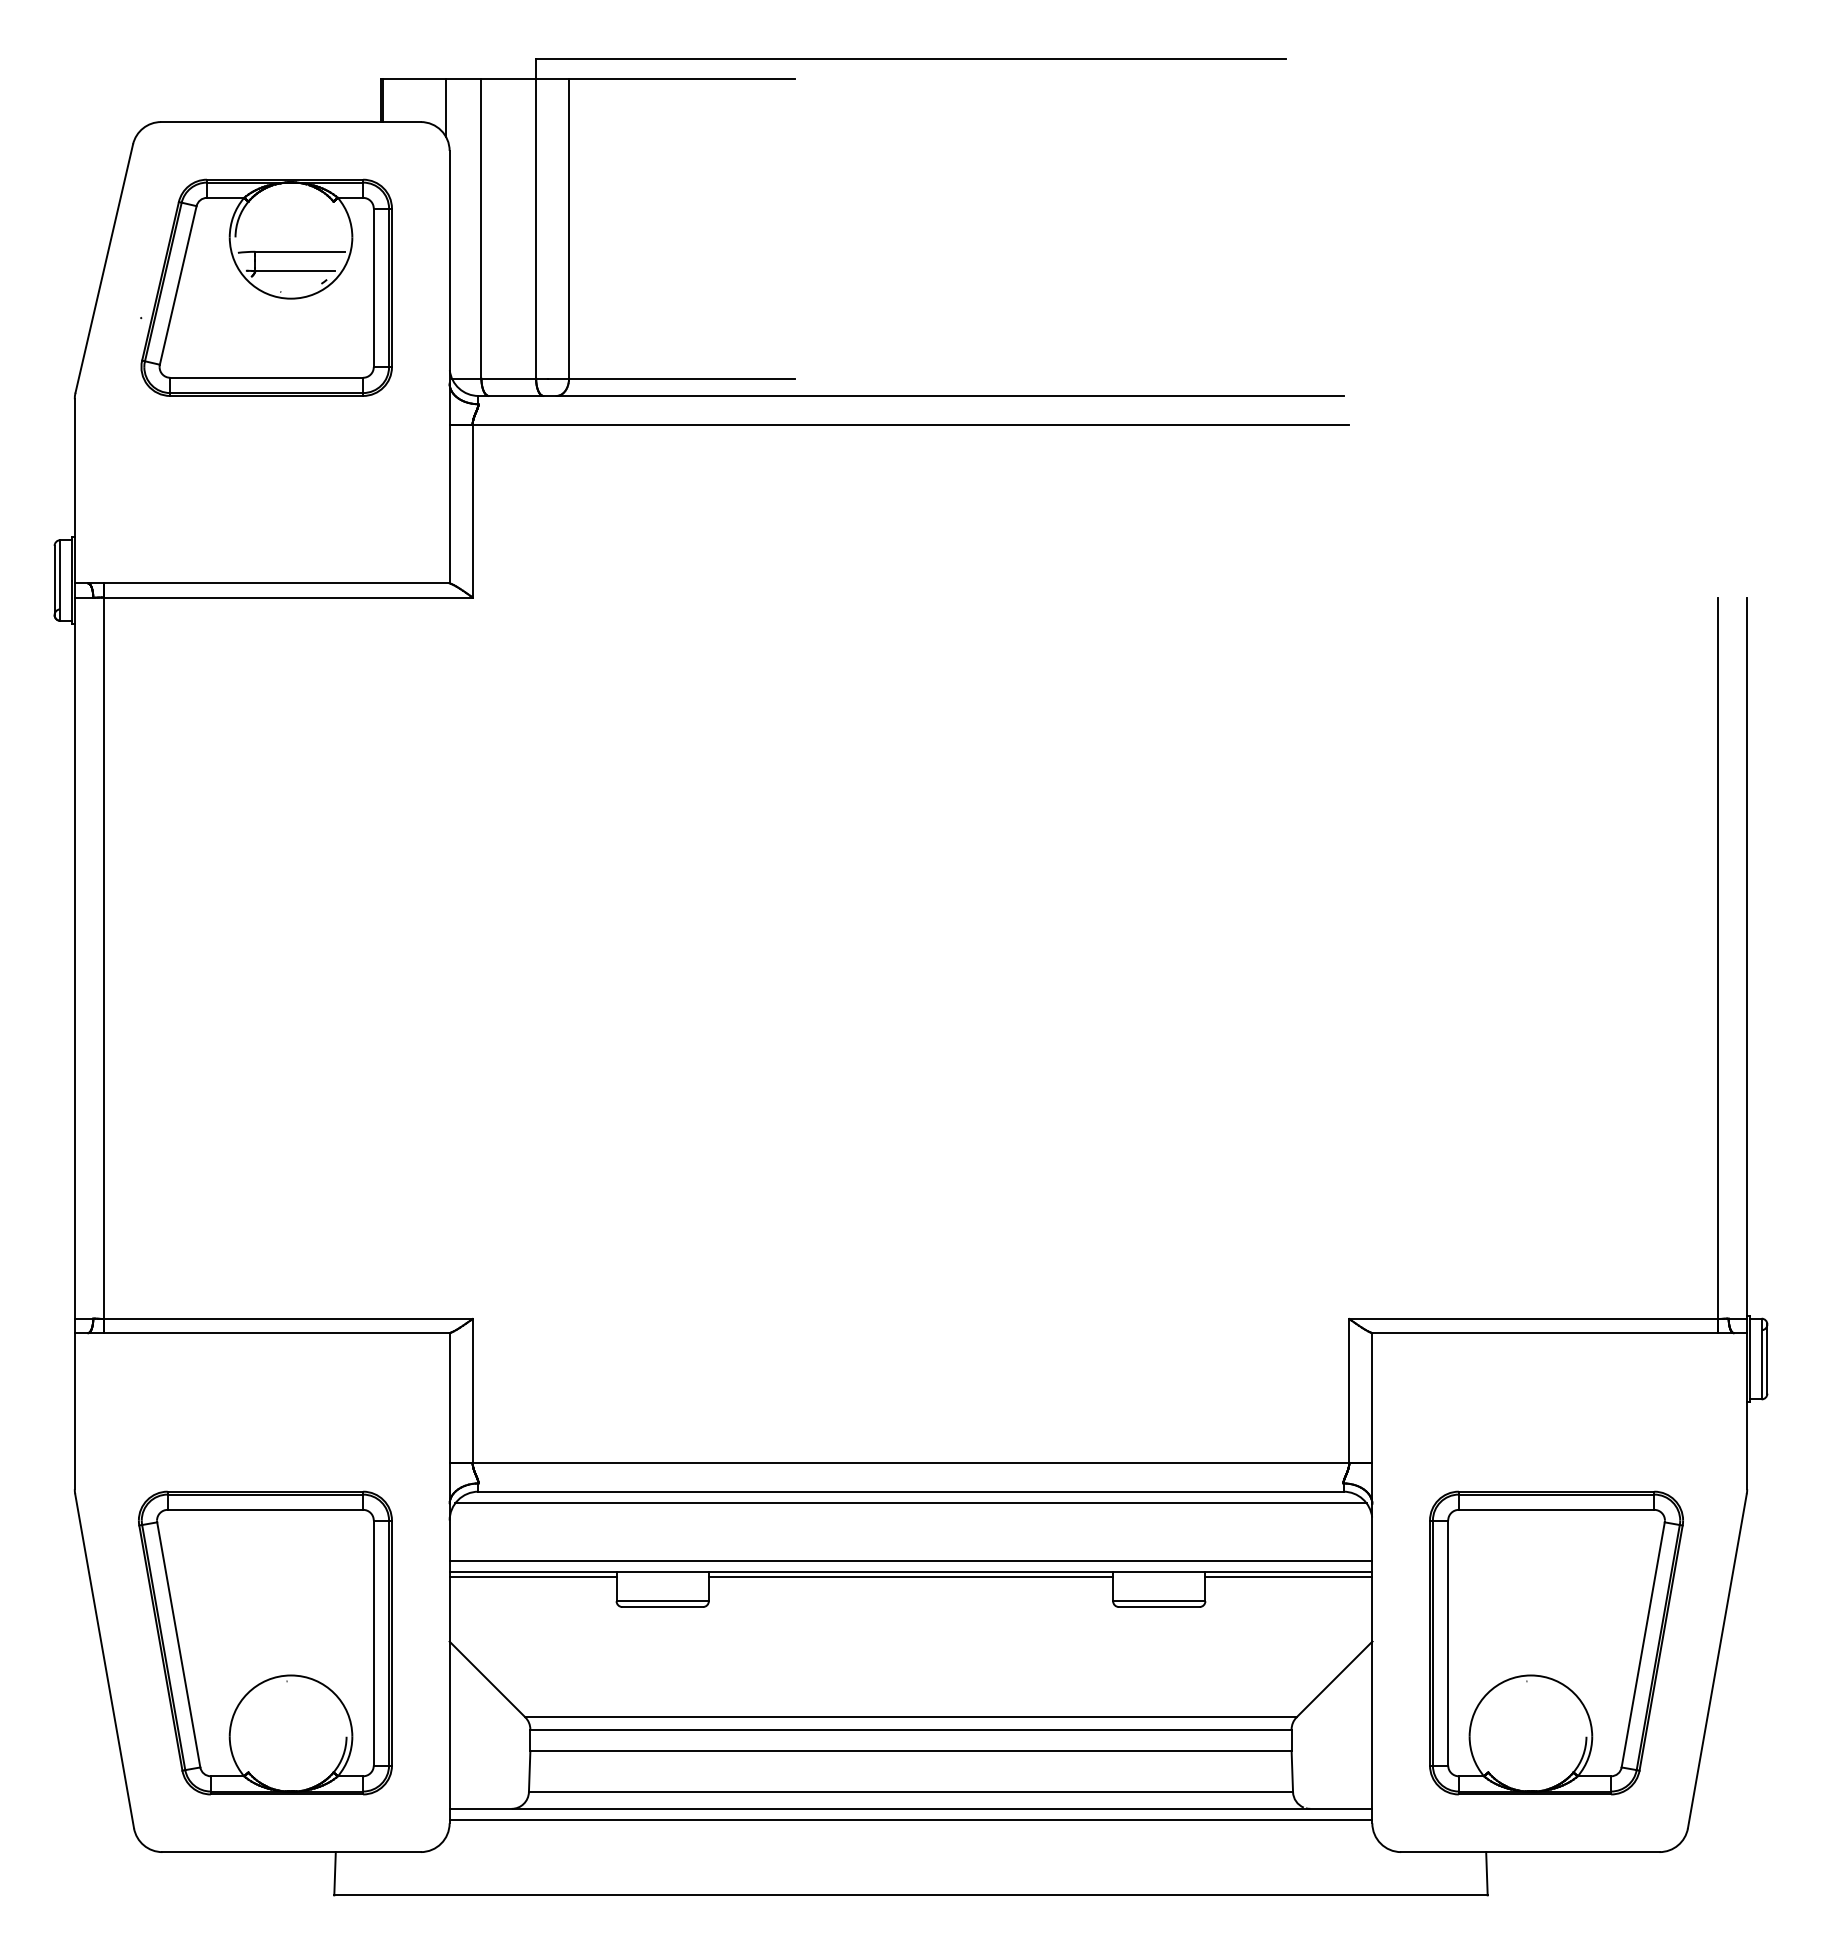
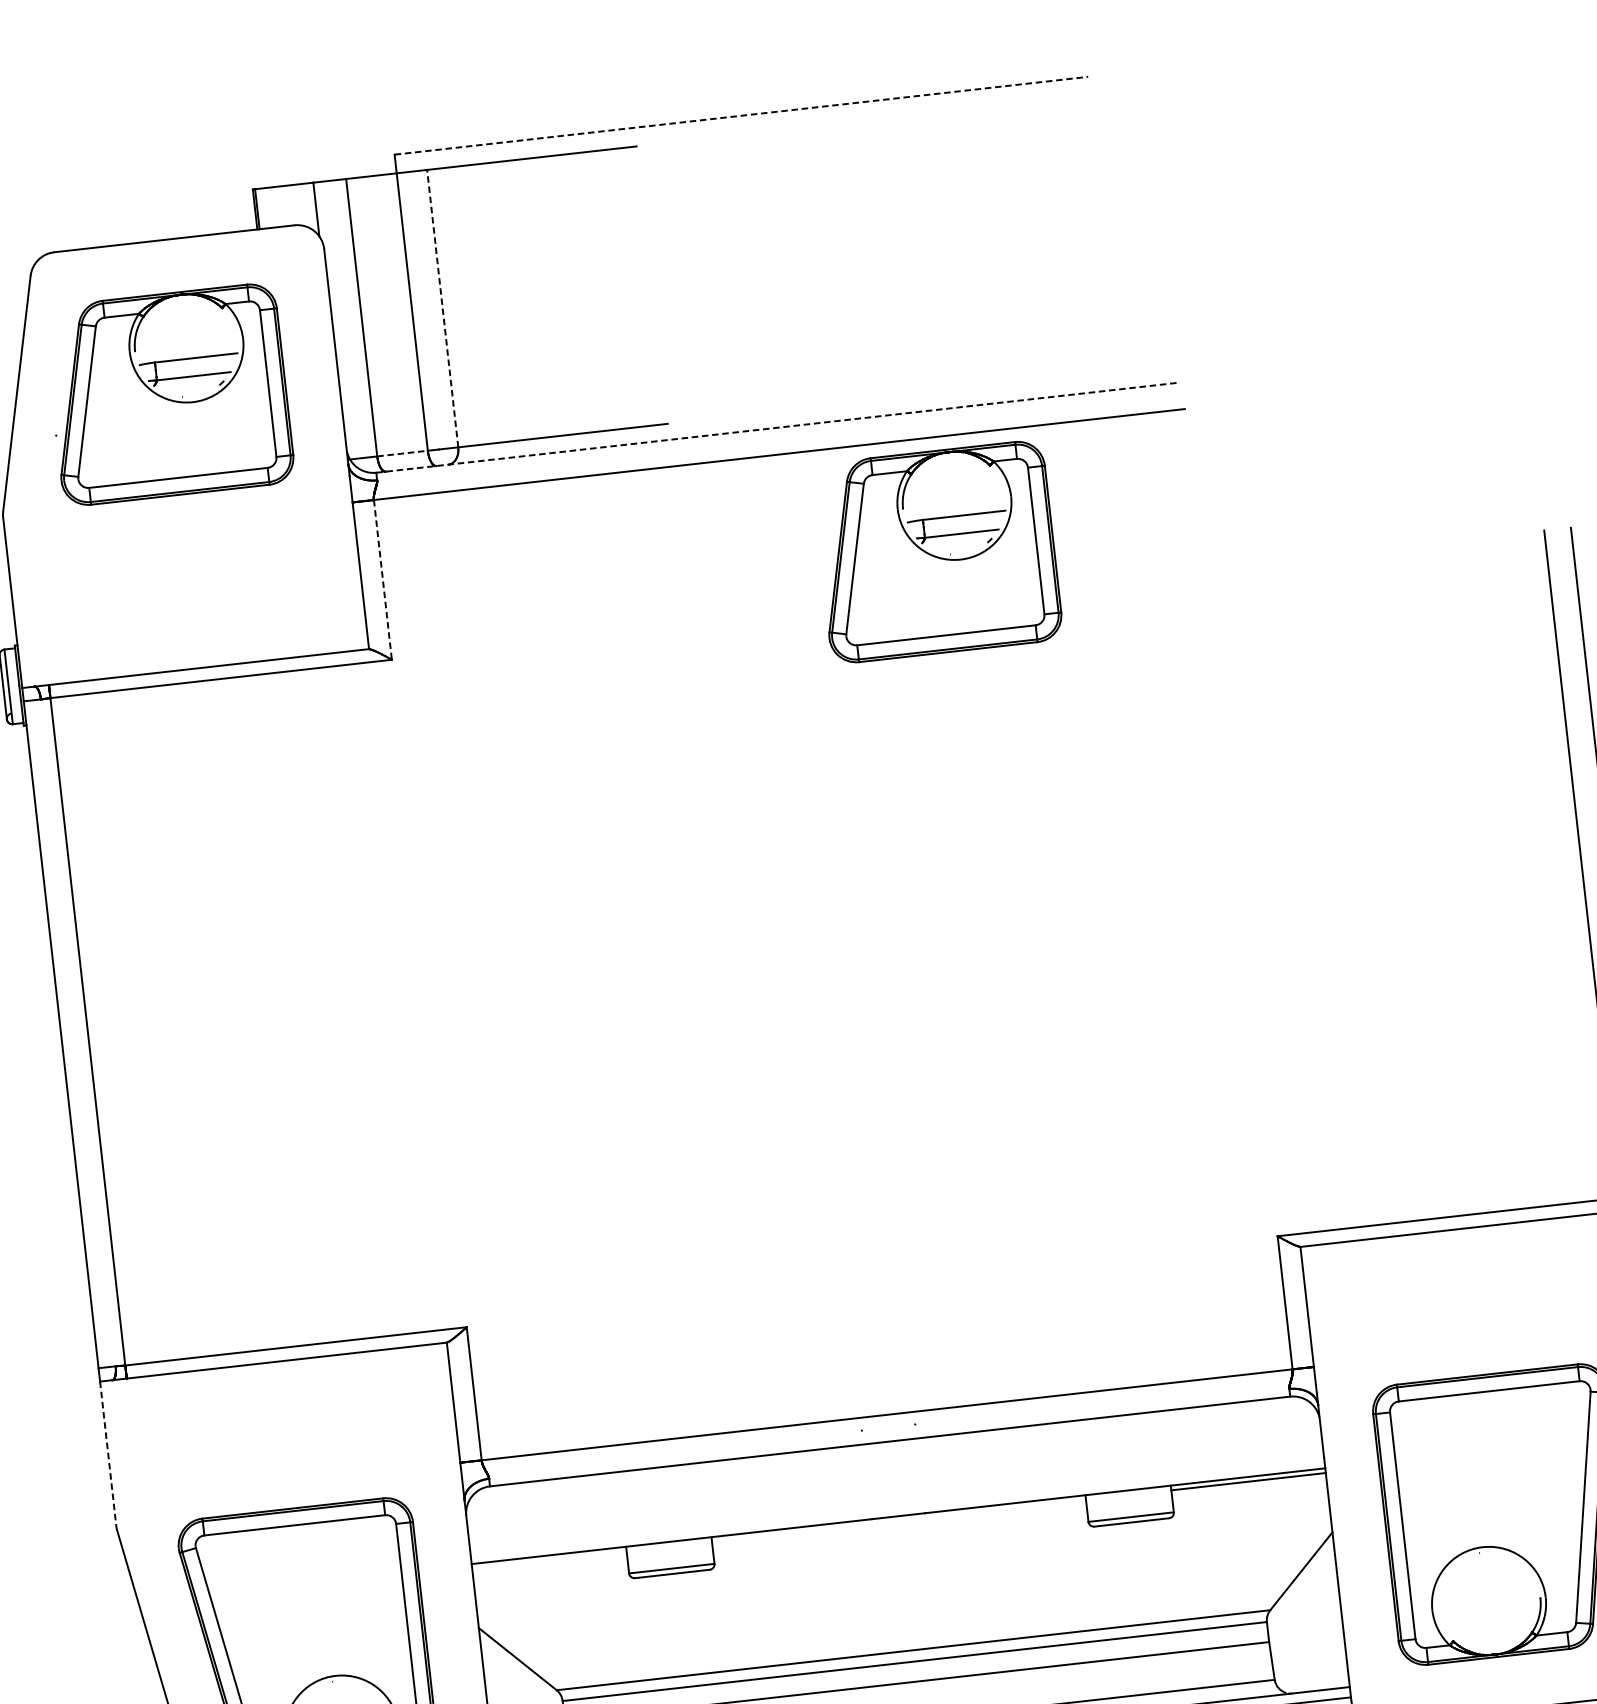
line: (911, 58) -> (741, 115), solid -> dashed
line: (569, 228) -> (443, 308), solid -> dashed
line: (509, 378) -> (403, 453), solid -> dashed
line: (910, 395) -> (775, 427), solid -> dashed
line: (472, 511) -> (382, 580), solid -> dashed
part: (1067, 547) -> (936, 551), added
line: (74, 1411) -> (107, 1454), solid -> dashed
line: (910, 1503) -> (890, 1452), removed
line: (910, 1561) -> (896, 1506), removed
line: (532, 1577) -> (548, 1560), removed
line: (910, 1577) -> (898, 1520), removed

